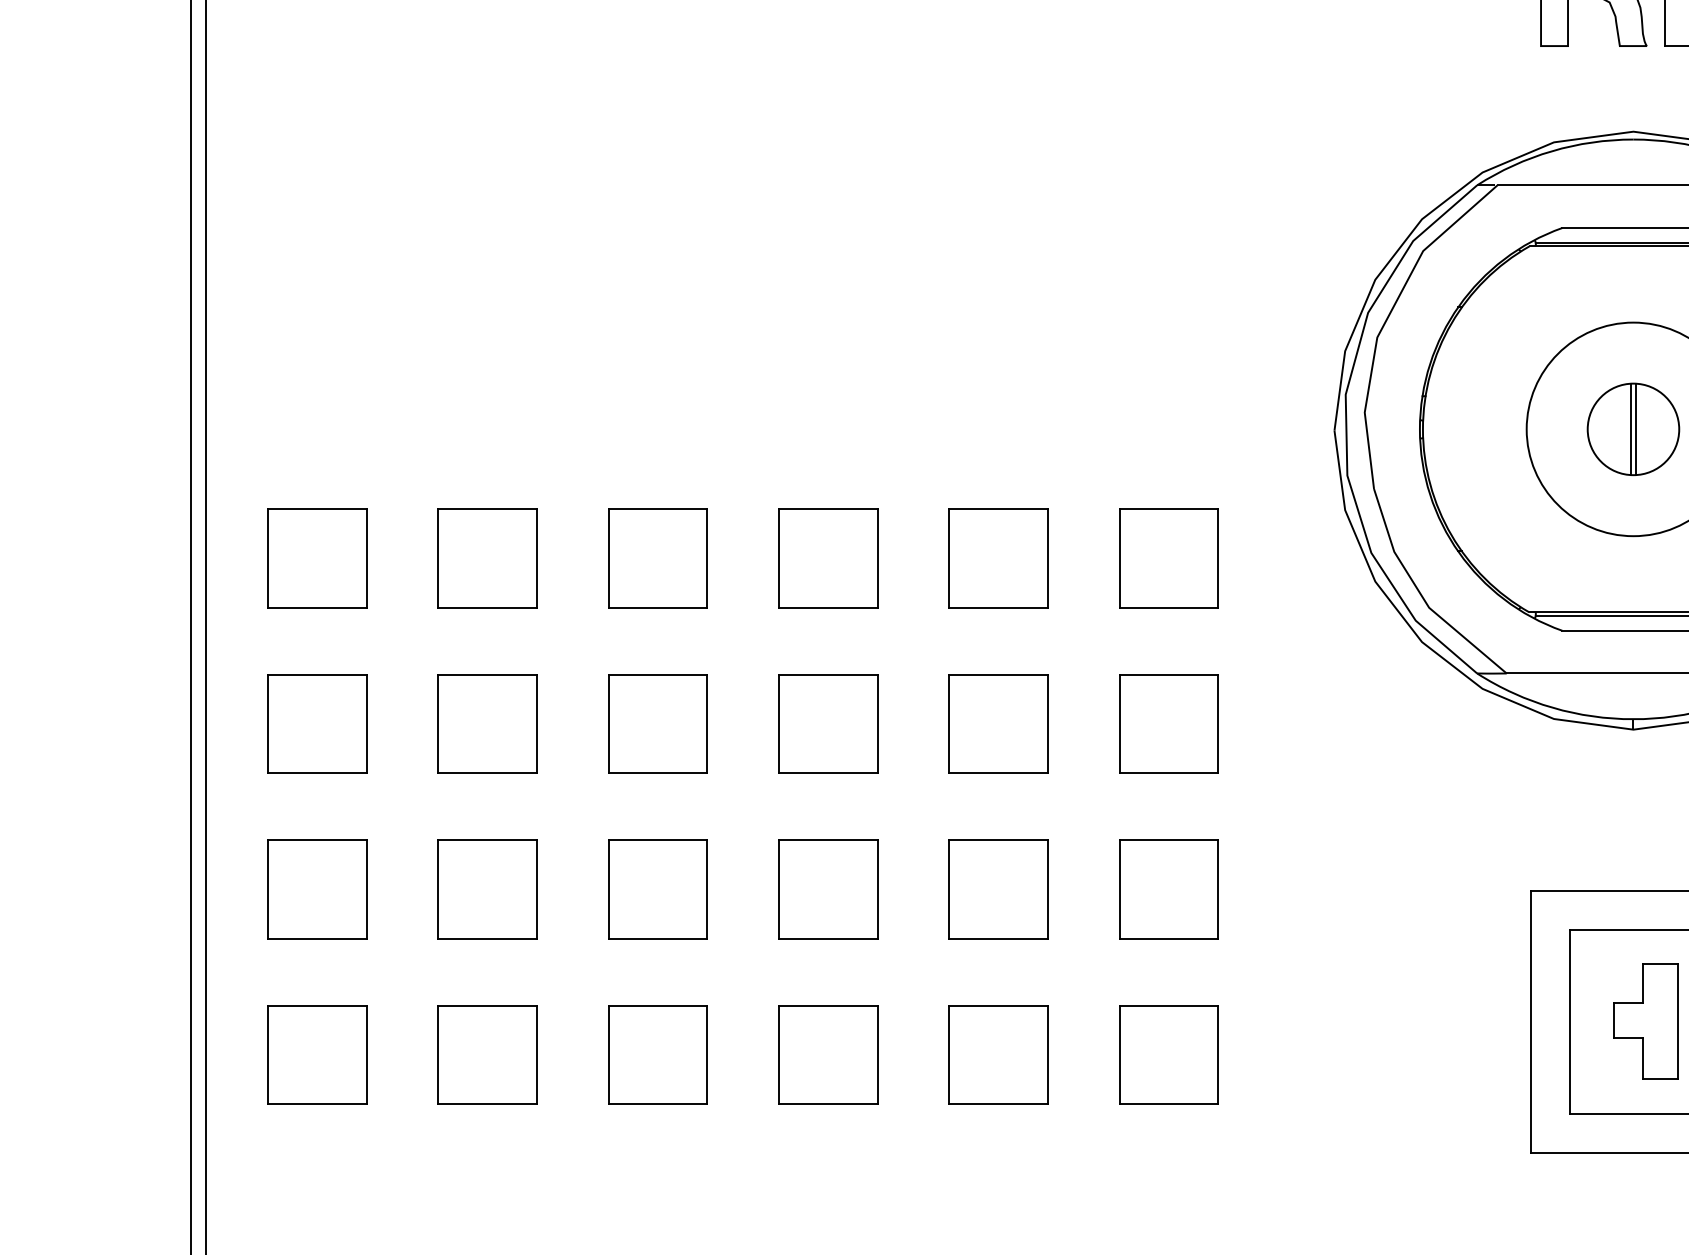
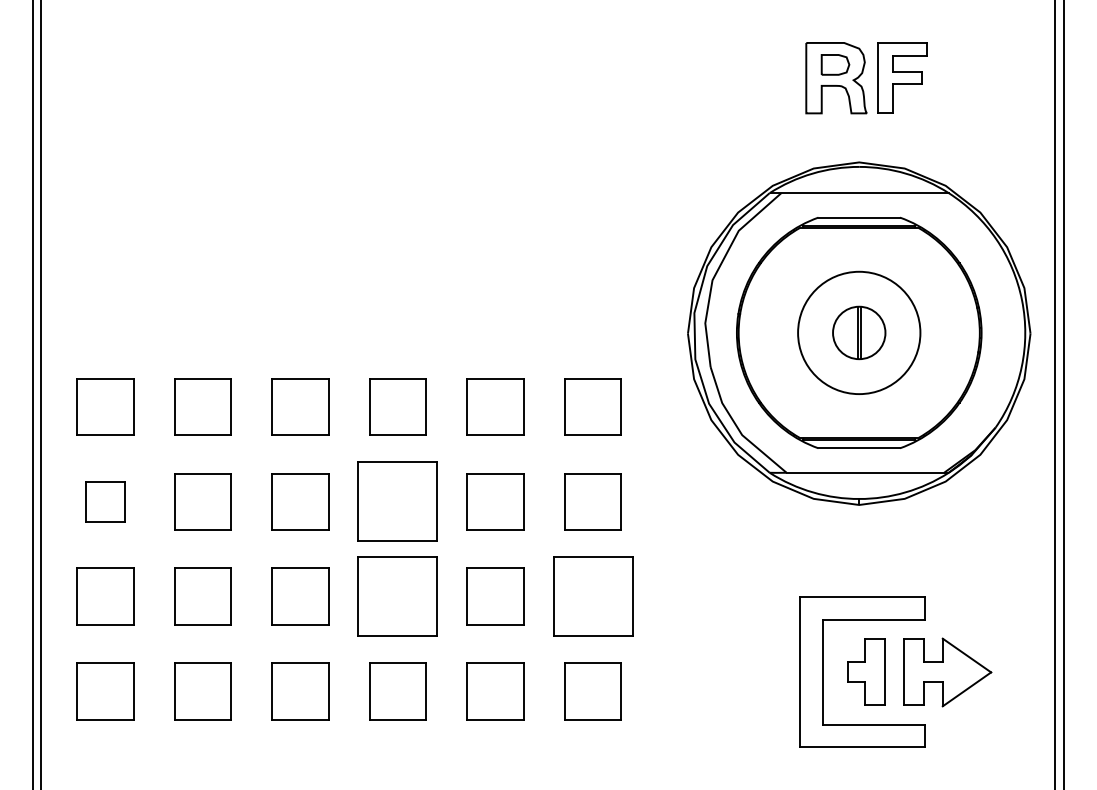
part: (317, 723) -> (105, 501), size x0.7
part: (827, 723) -> (397, 501), size x1.4
part: (827, 889) -> (397, 596), size x1.4
part: (1167, 889) -> (592, 596), size x1.4

